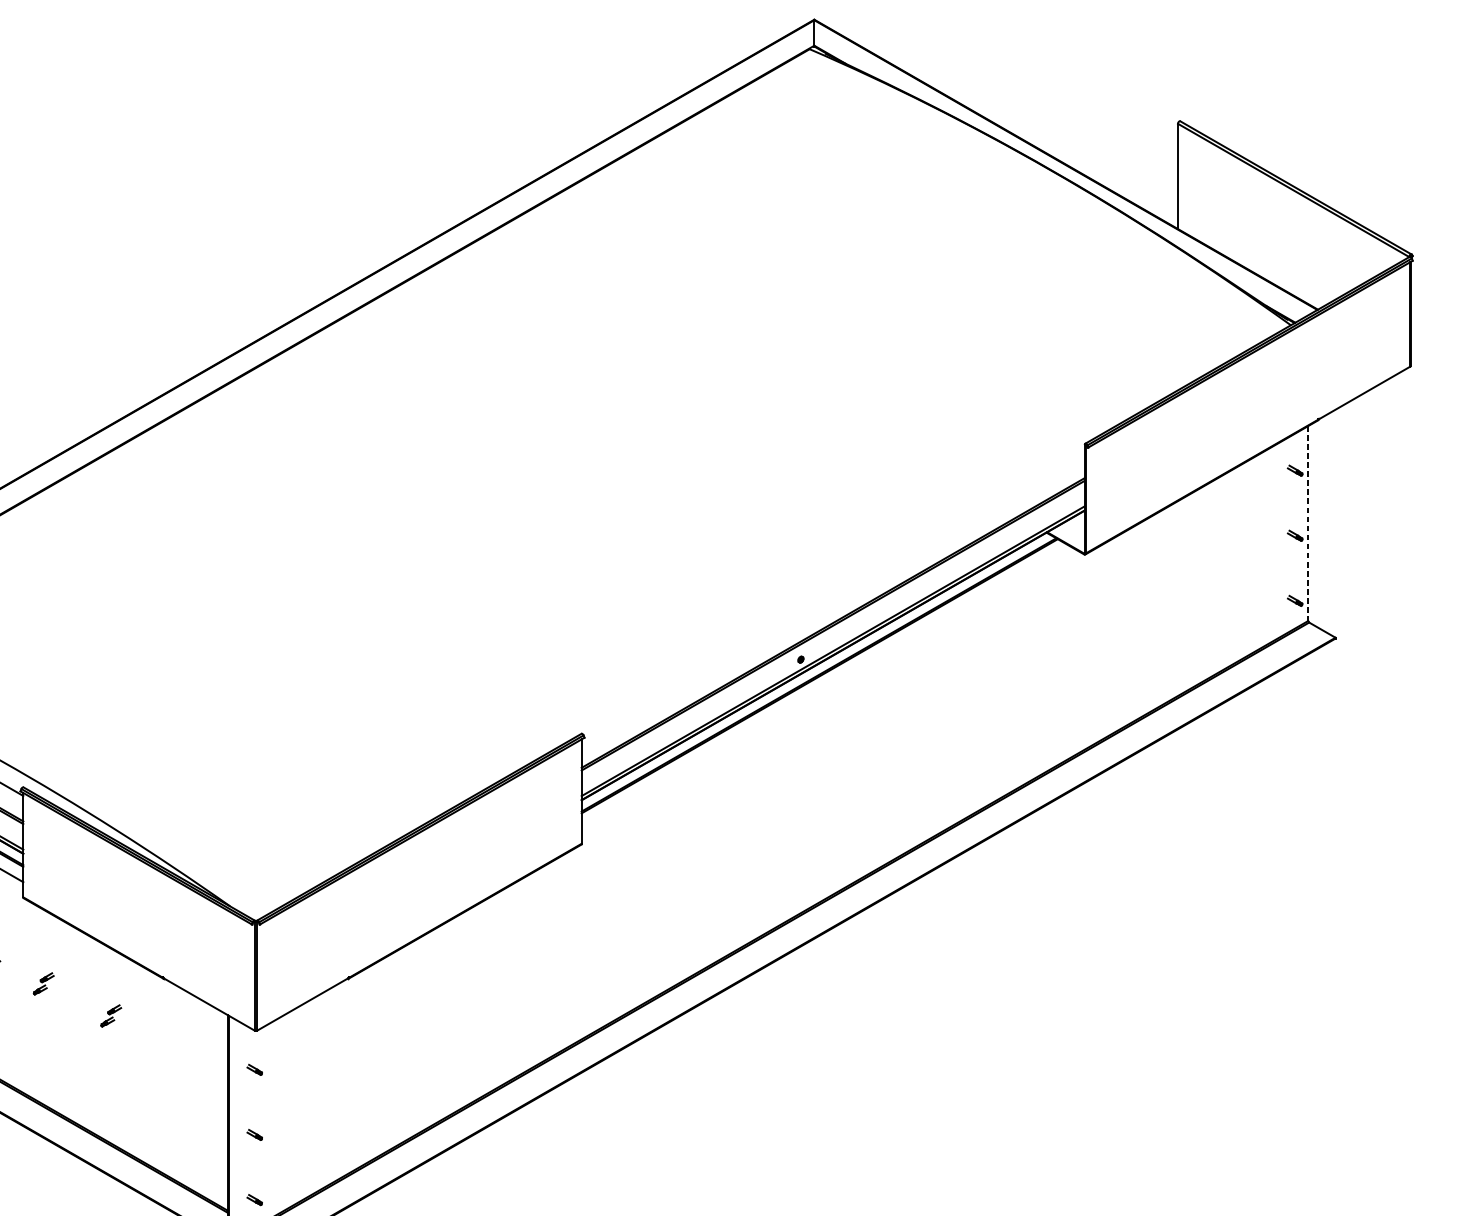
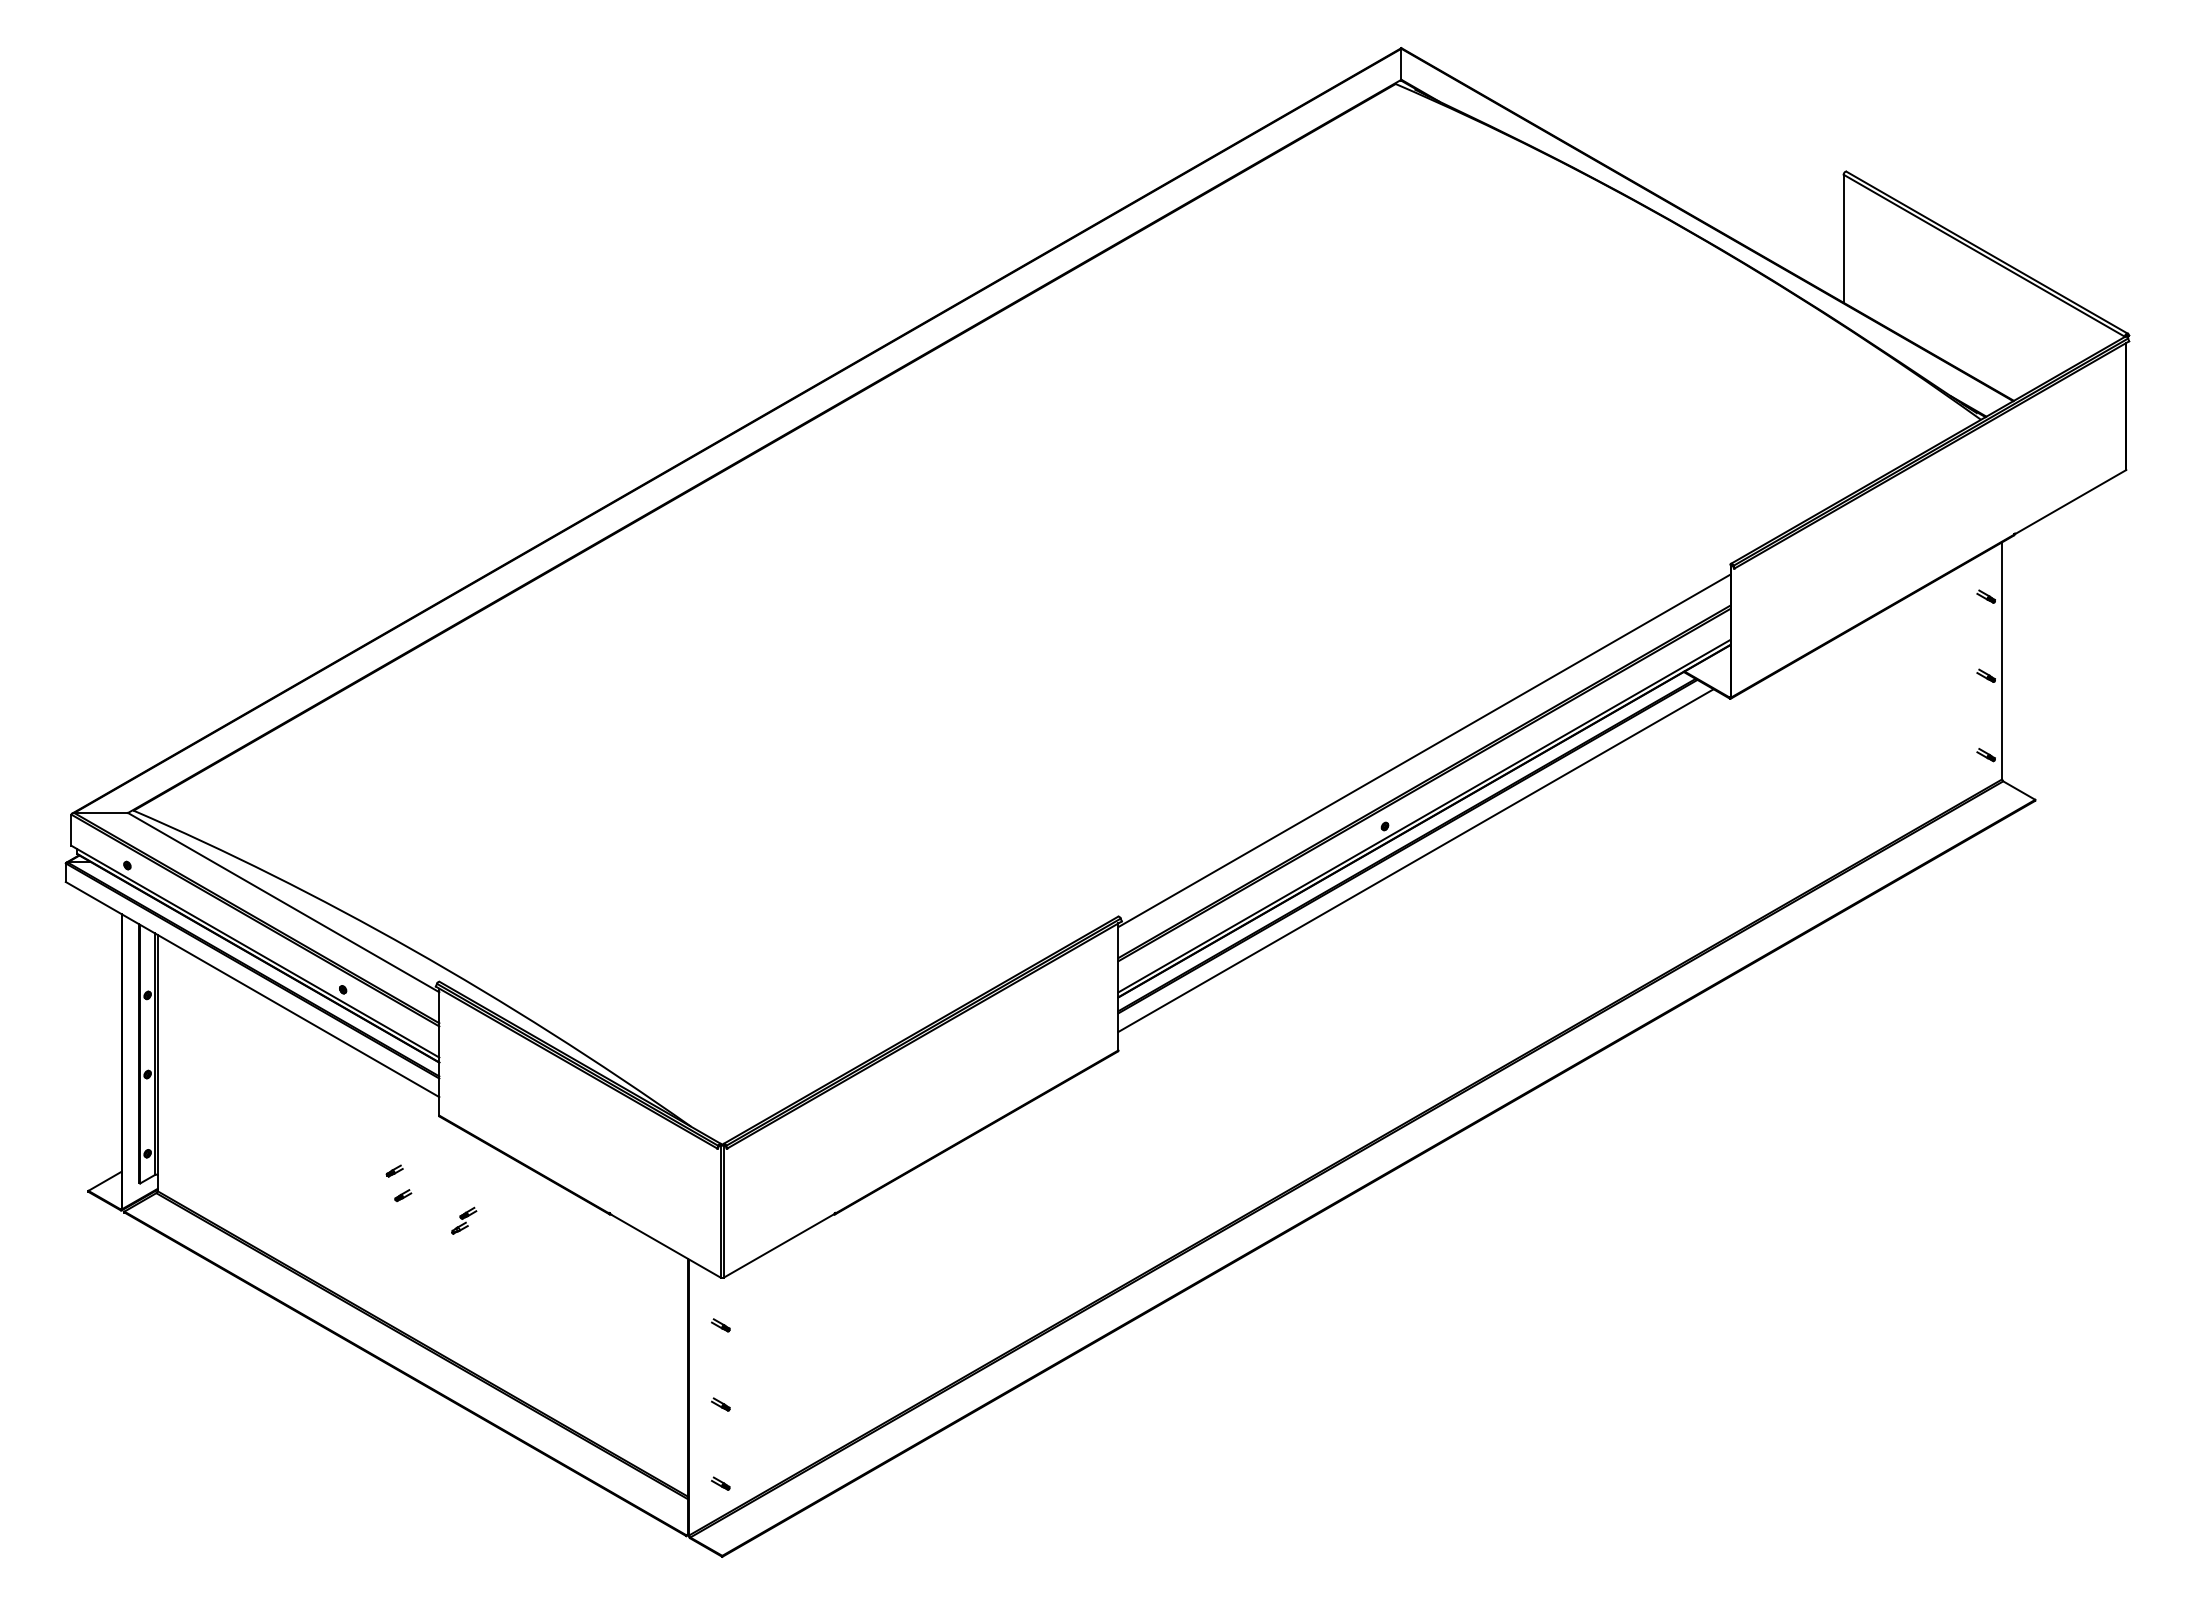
line: (1308, 523) -> (2002, 660), dashed -> solid
line: (833, 597) -> (1424, 750), added
line: (825, 687) -> (1415, 860), added
part: (111, 1015) -> (546, 1259), removed

